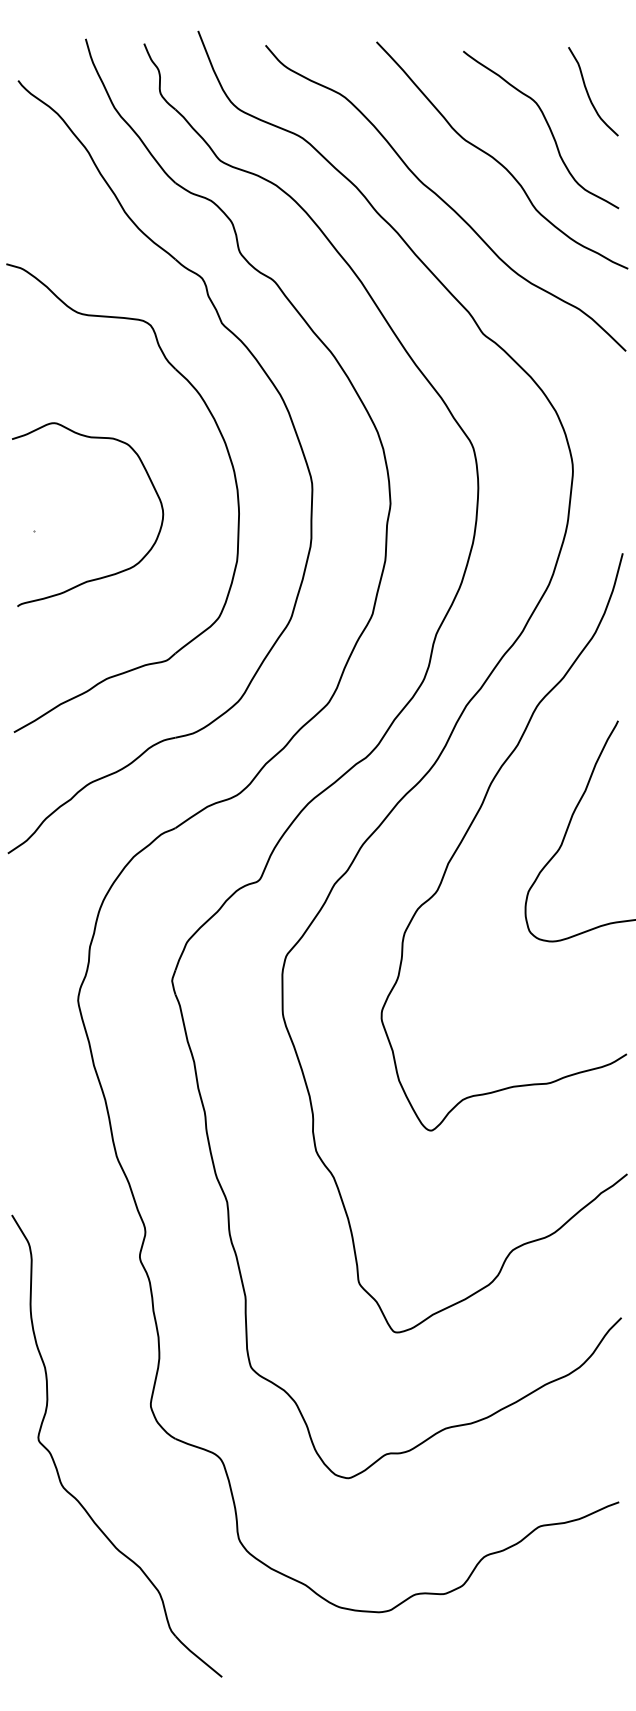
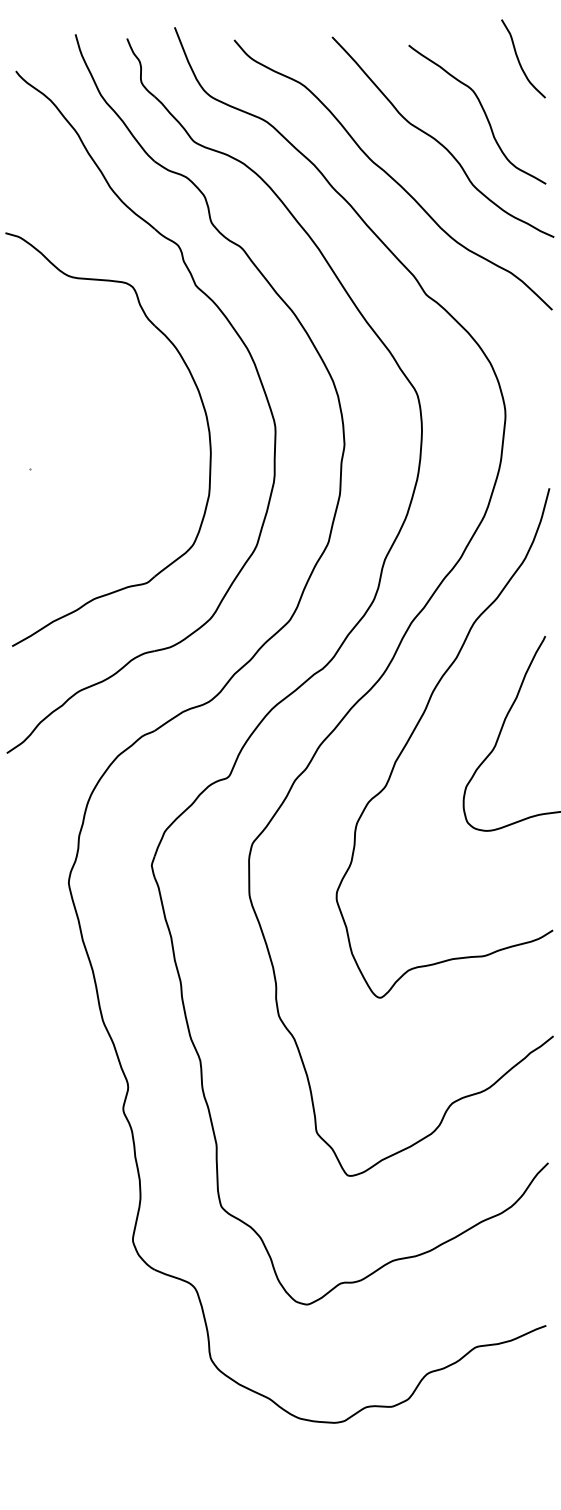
curve: (589, 94) -> (520, 61), moved
curve: (102, 576) -> (90, 508), removed
part: (56, 1465) -> (49, 1293), removed

